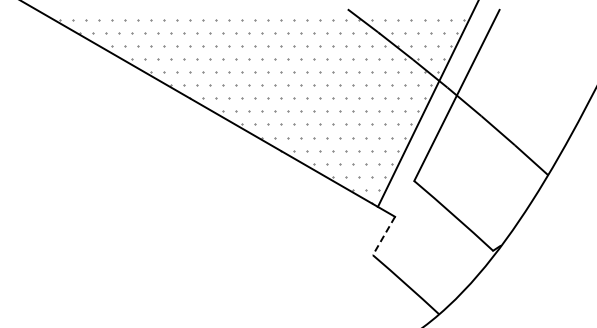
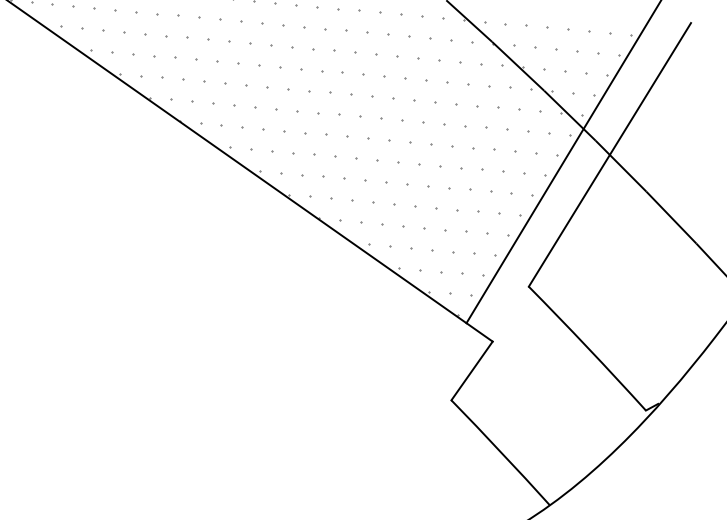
line: (383, 236) -> (471, 371), dashed -> solid

